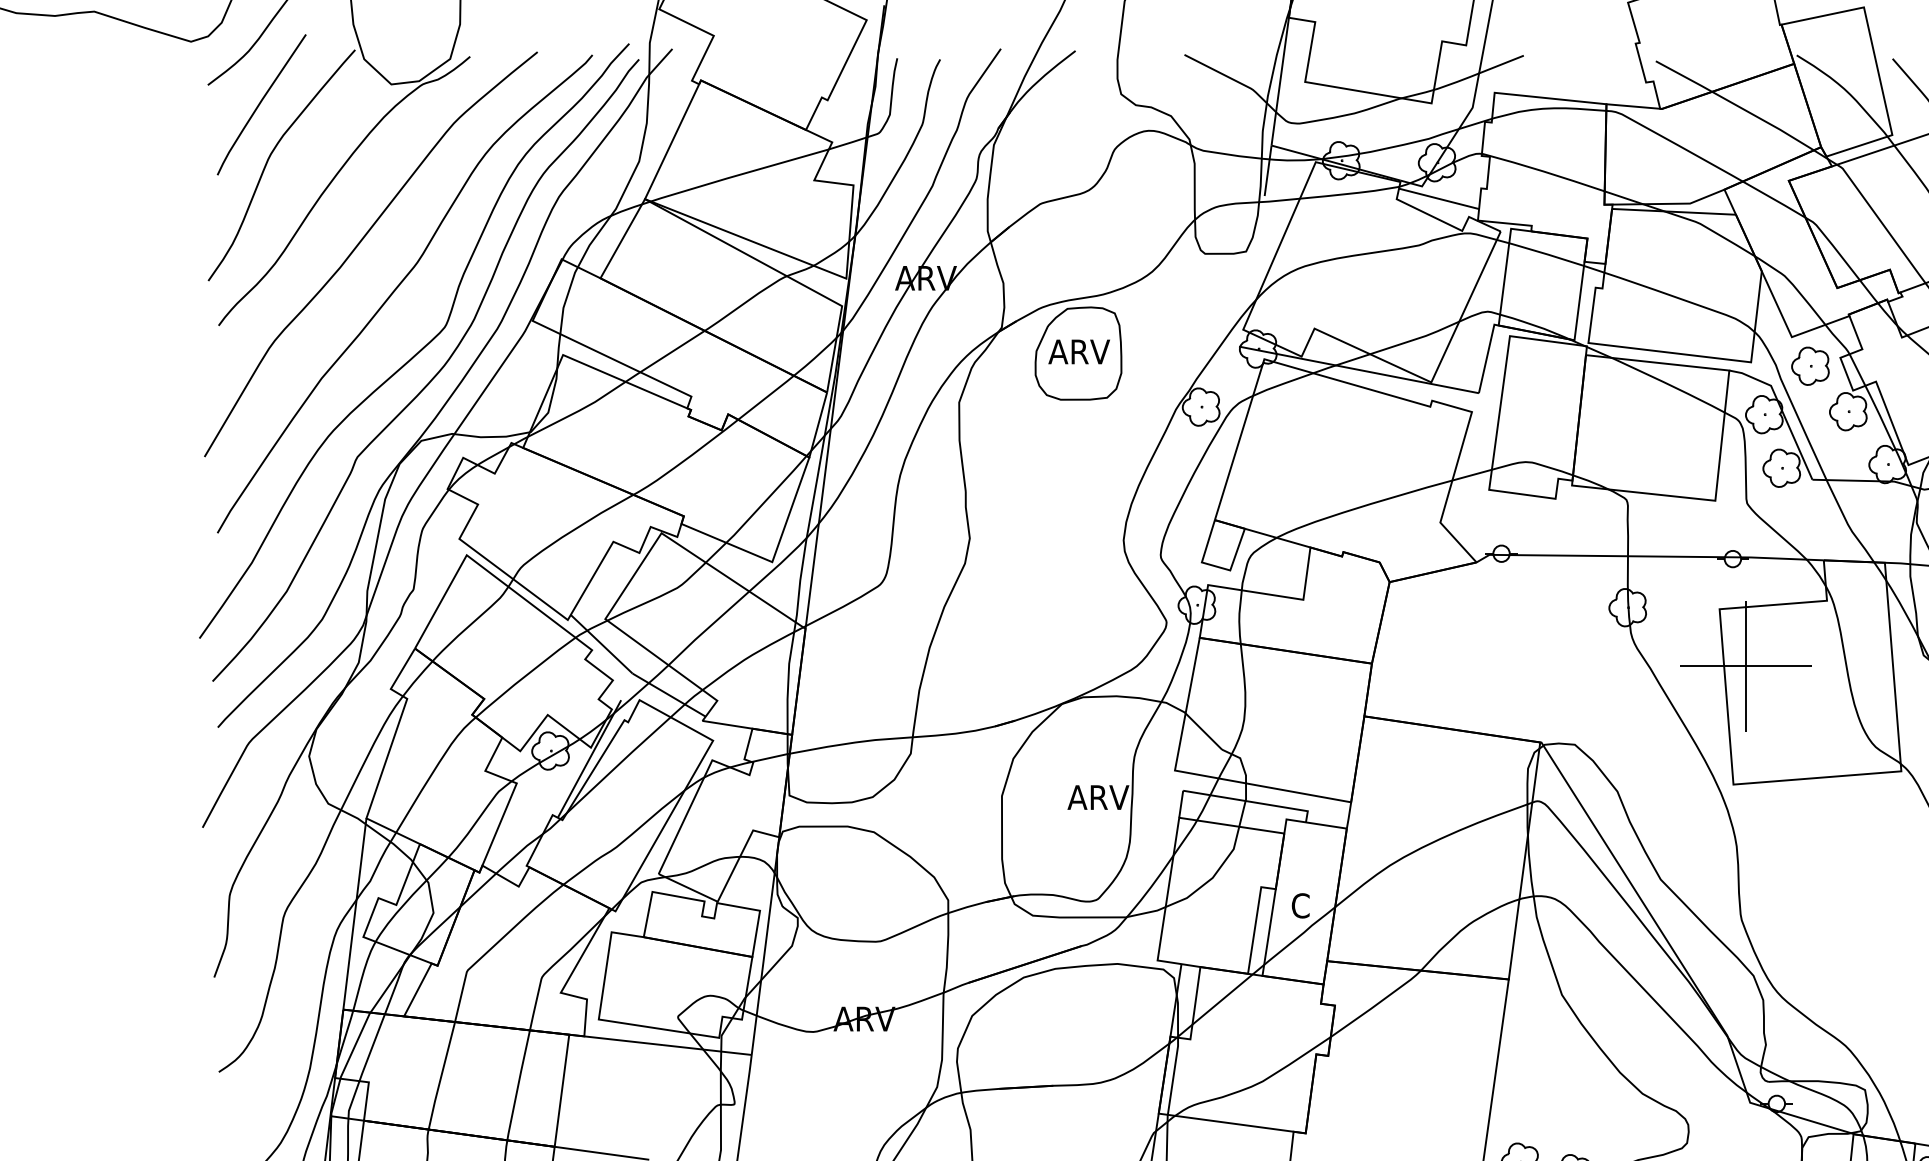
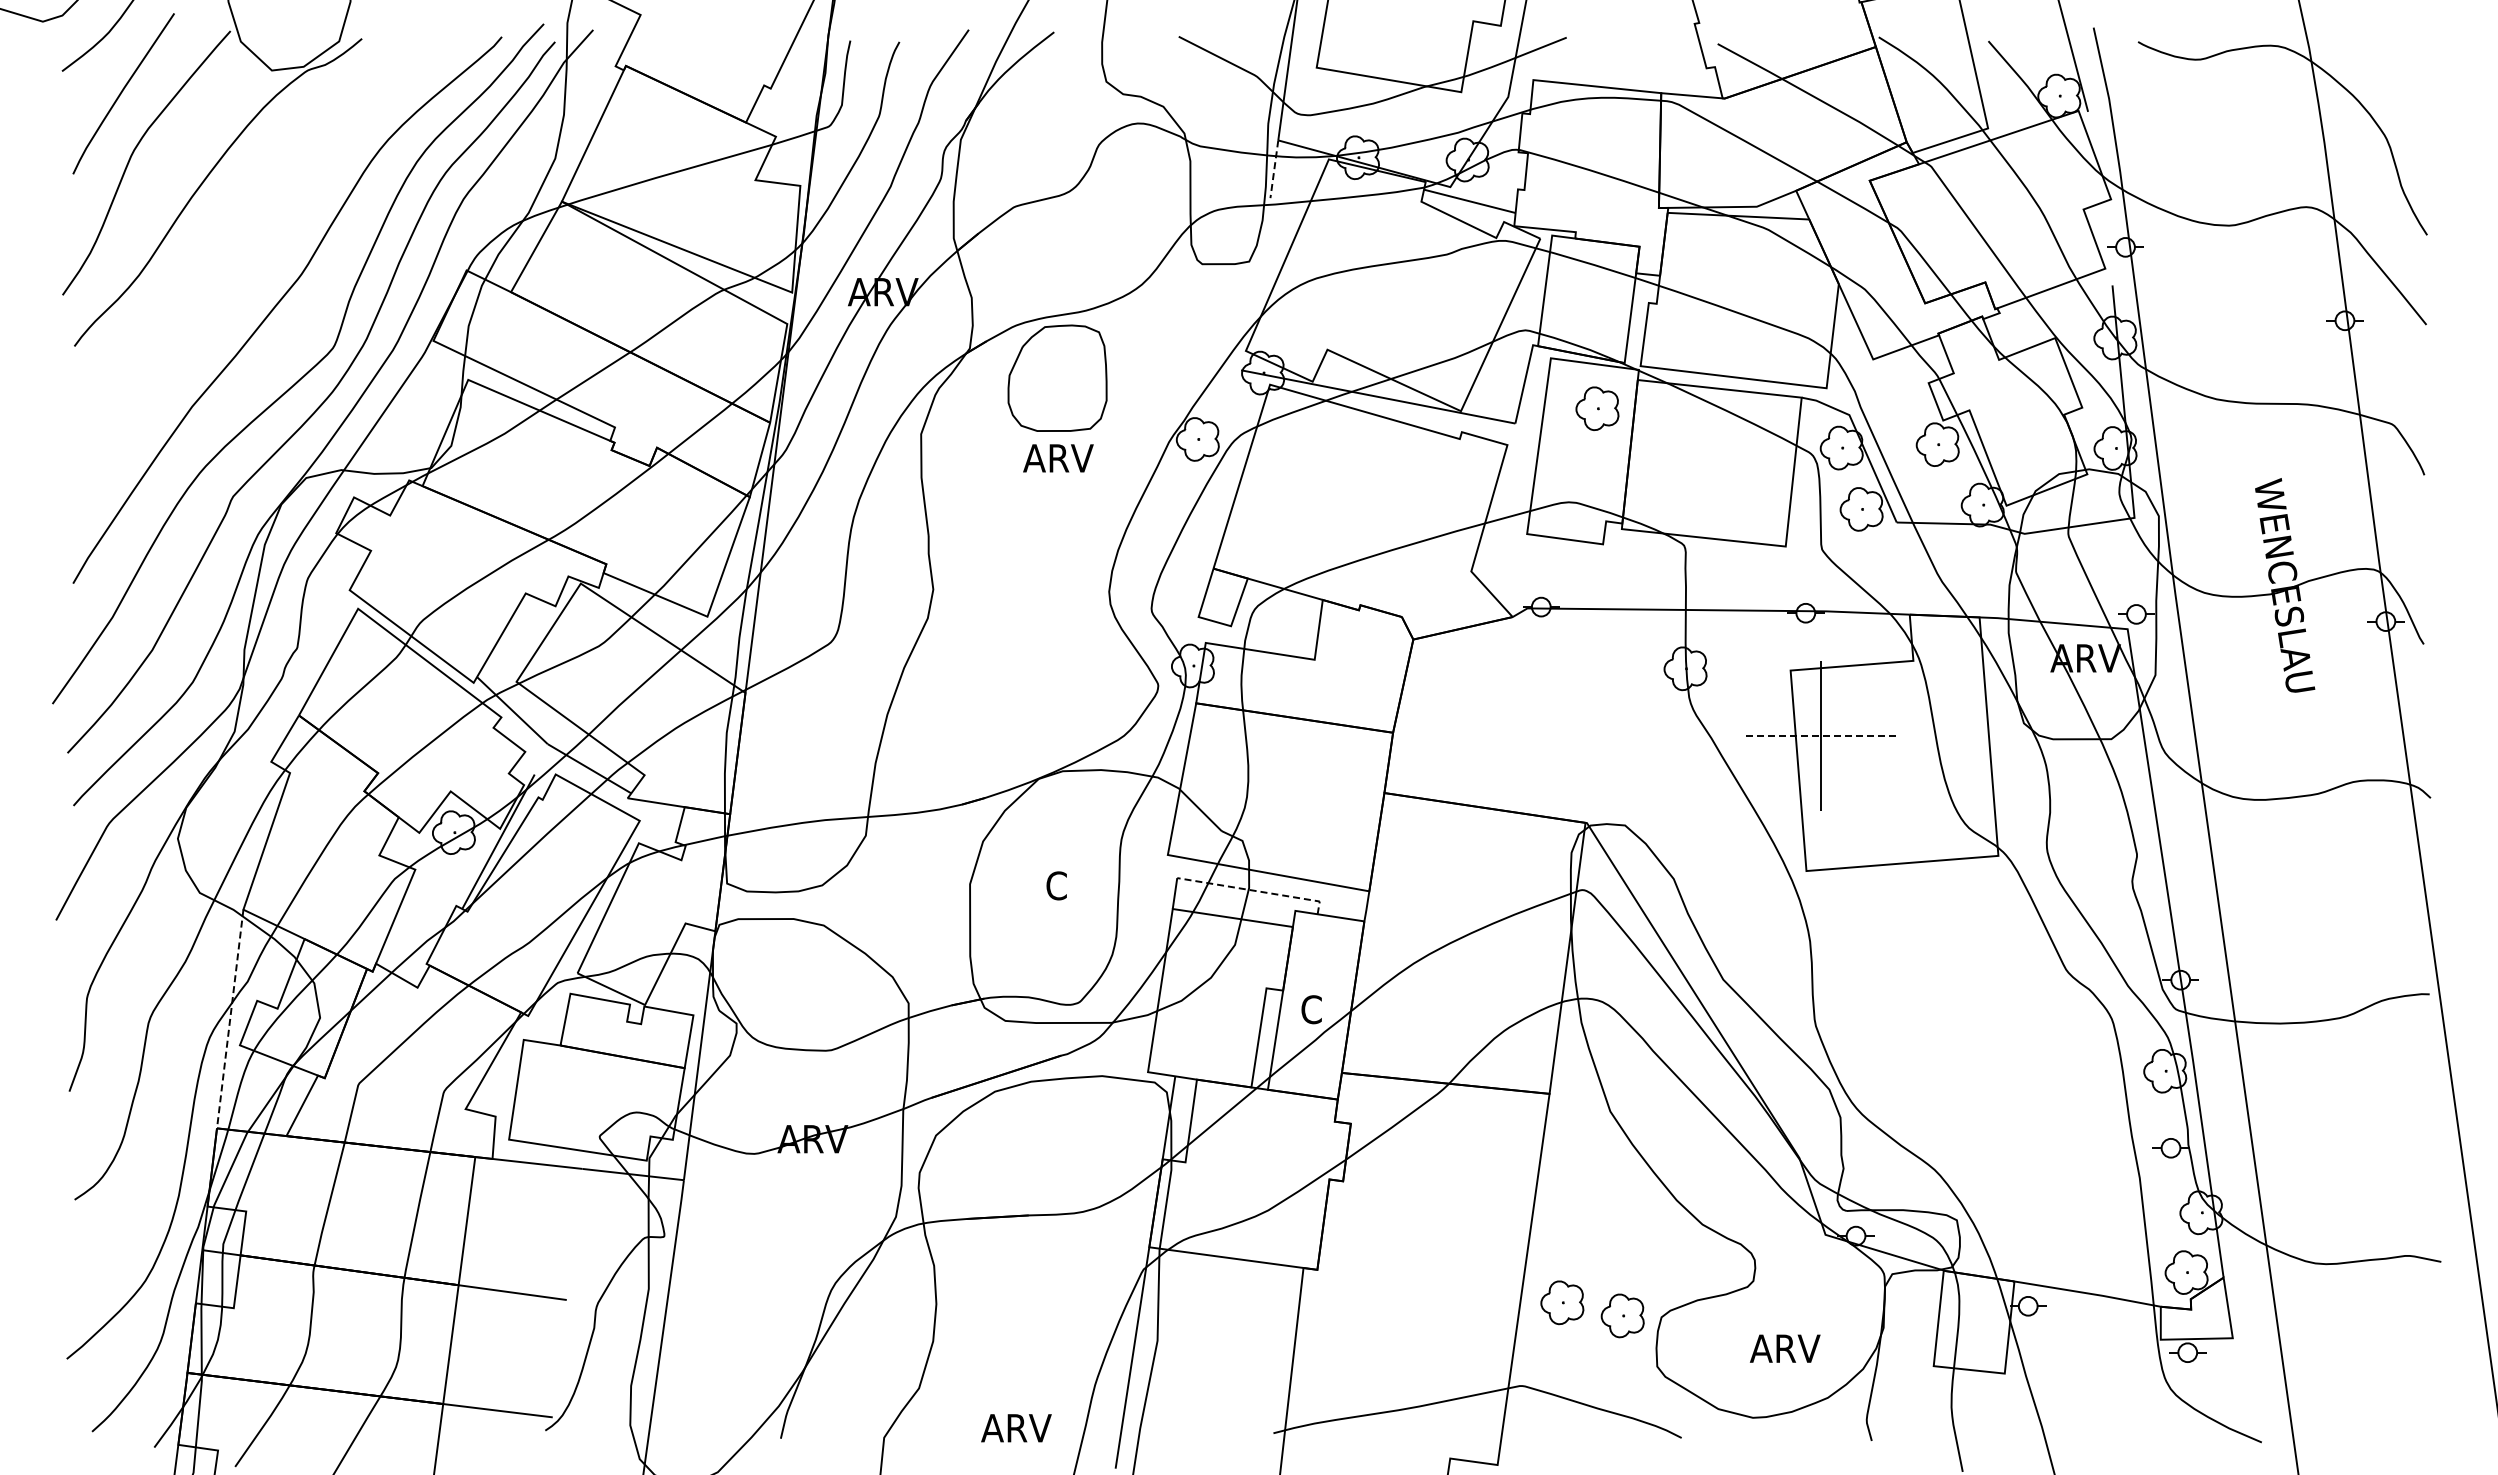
line: (1268, 171) -> (1274, 169), solid -> dashed
curve: (360, 243) -> (236, 252), removed
text: (1079, 352) -> (1058, 458), moved
part: (1810, 366) -> (1597, 408), moved
line: (1745, 666) -> (1820, 735), solid -> dashed
text: (1098, 797) -> (1080, 885), ARV -> C
line: (1250, 801) -> (1254, 890), solid -> dashed
line: (355, 914) -> (230, 1019), solid -> dashed

